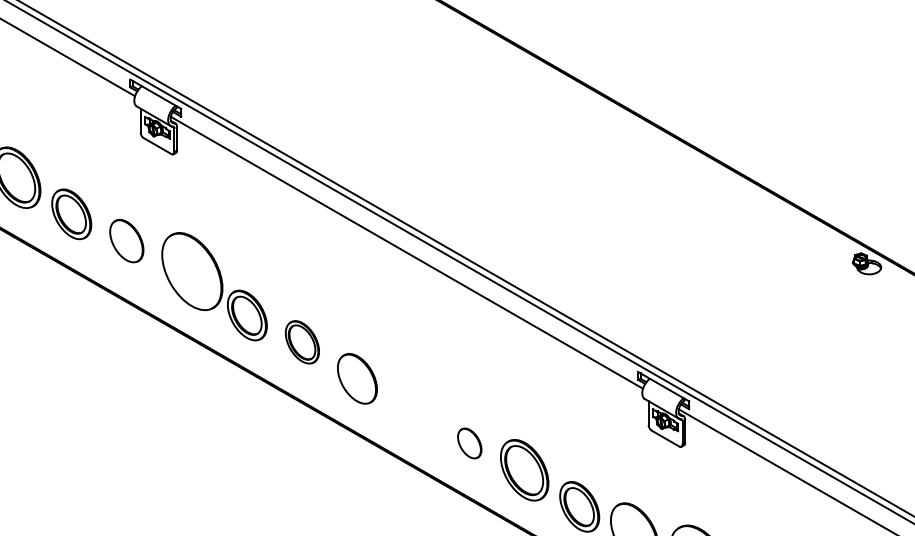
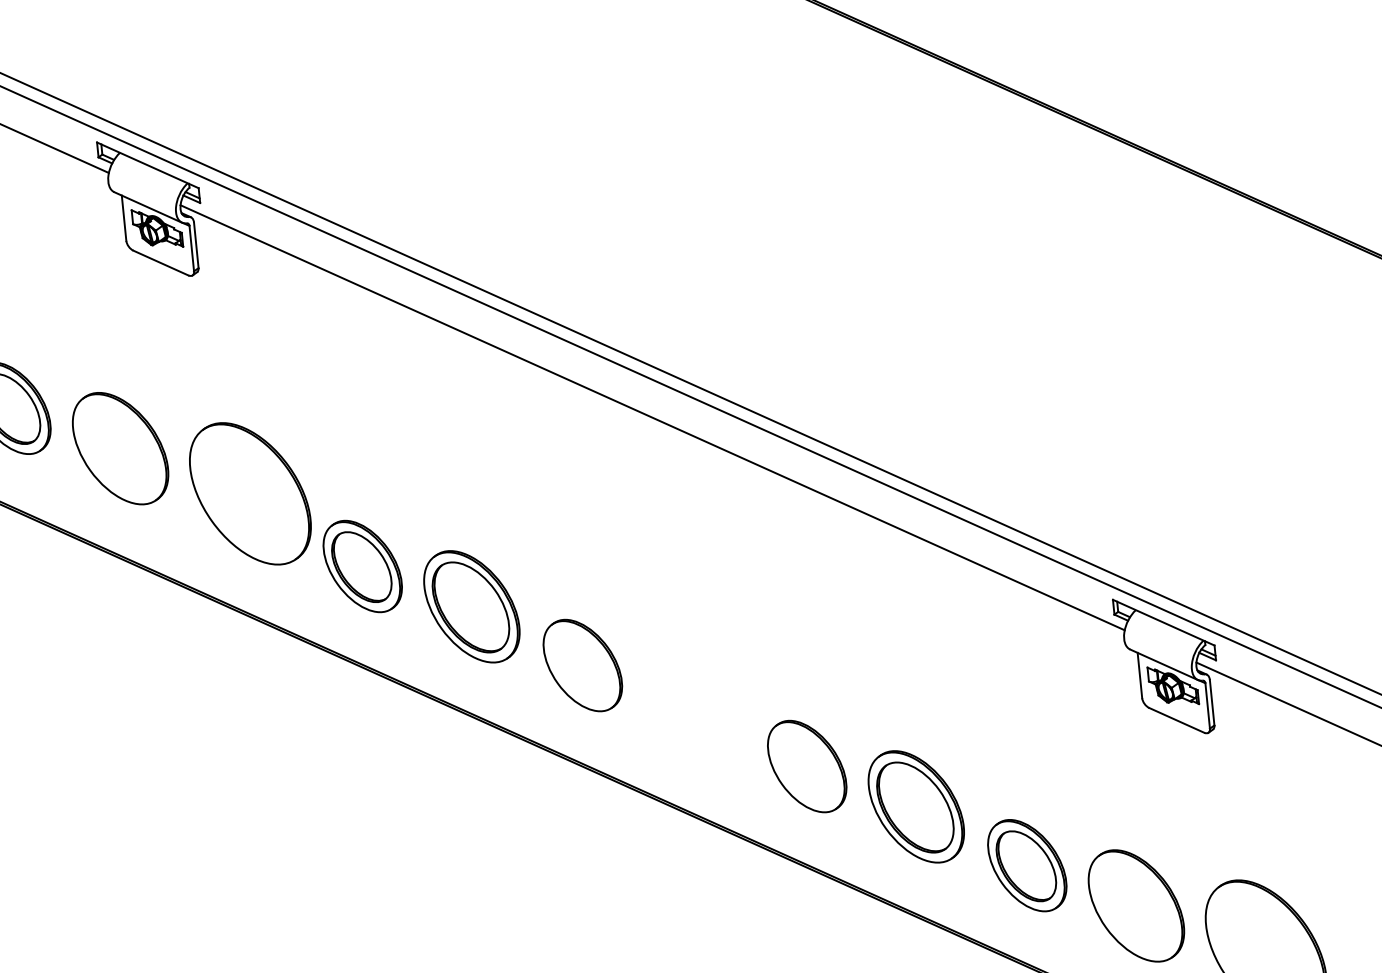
part: (126, 240) -> (119, 447), size x1.43
part: (302, 342) -> (472, 607), size x1.43
part: (469, 443) -> (806, 766), size x1.67

